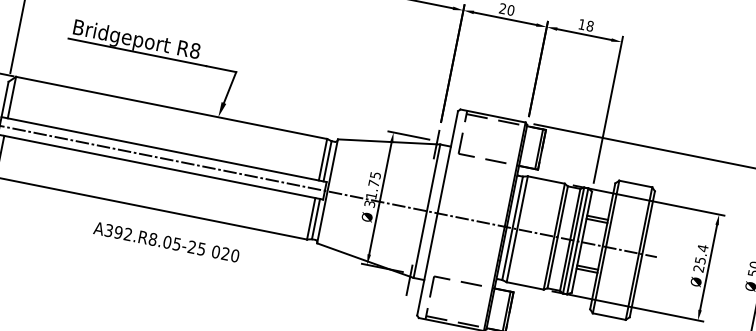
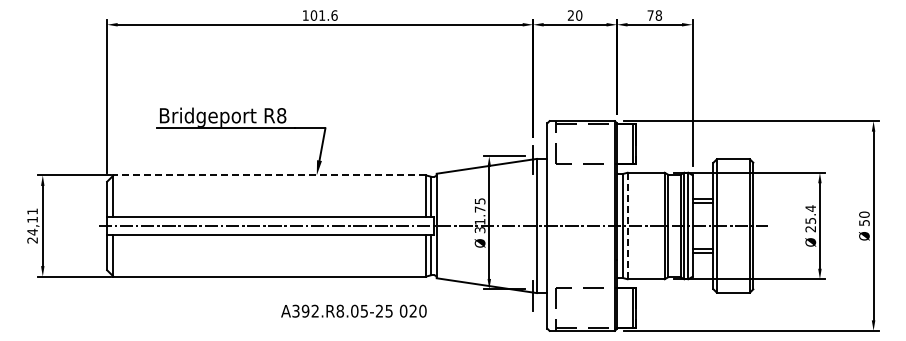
text: (581, 24) -> (650, 15), 18 -> 78
line: (171, 107) -> (269, 175), solid -> dashed
line: (517, 229) -> (627, 226), solid -> dashed
text: (166, 241) -> (353, 310), moved

